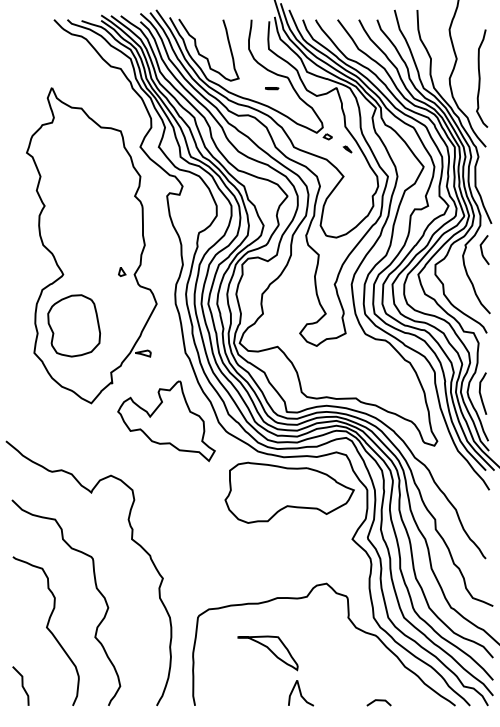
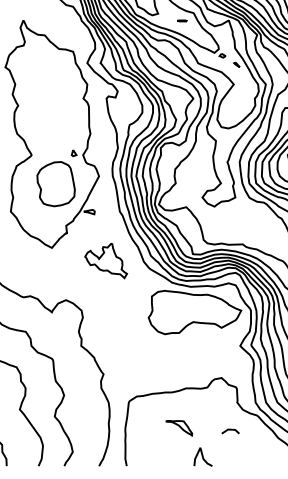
part: (73, 325) -> (55, 183), moved
part: (166, 421) -> (106, 261), size x0.6
part: (267, 653) -> (178, 428), size x0.6
line: (378, 701) -> (230, 430), moved

